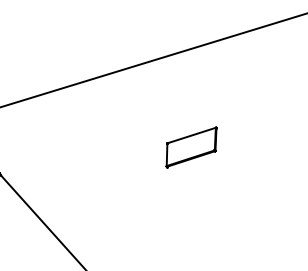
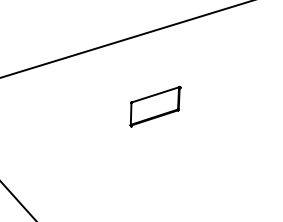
part: (191, 147) -> (155, 106), moved

